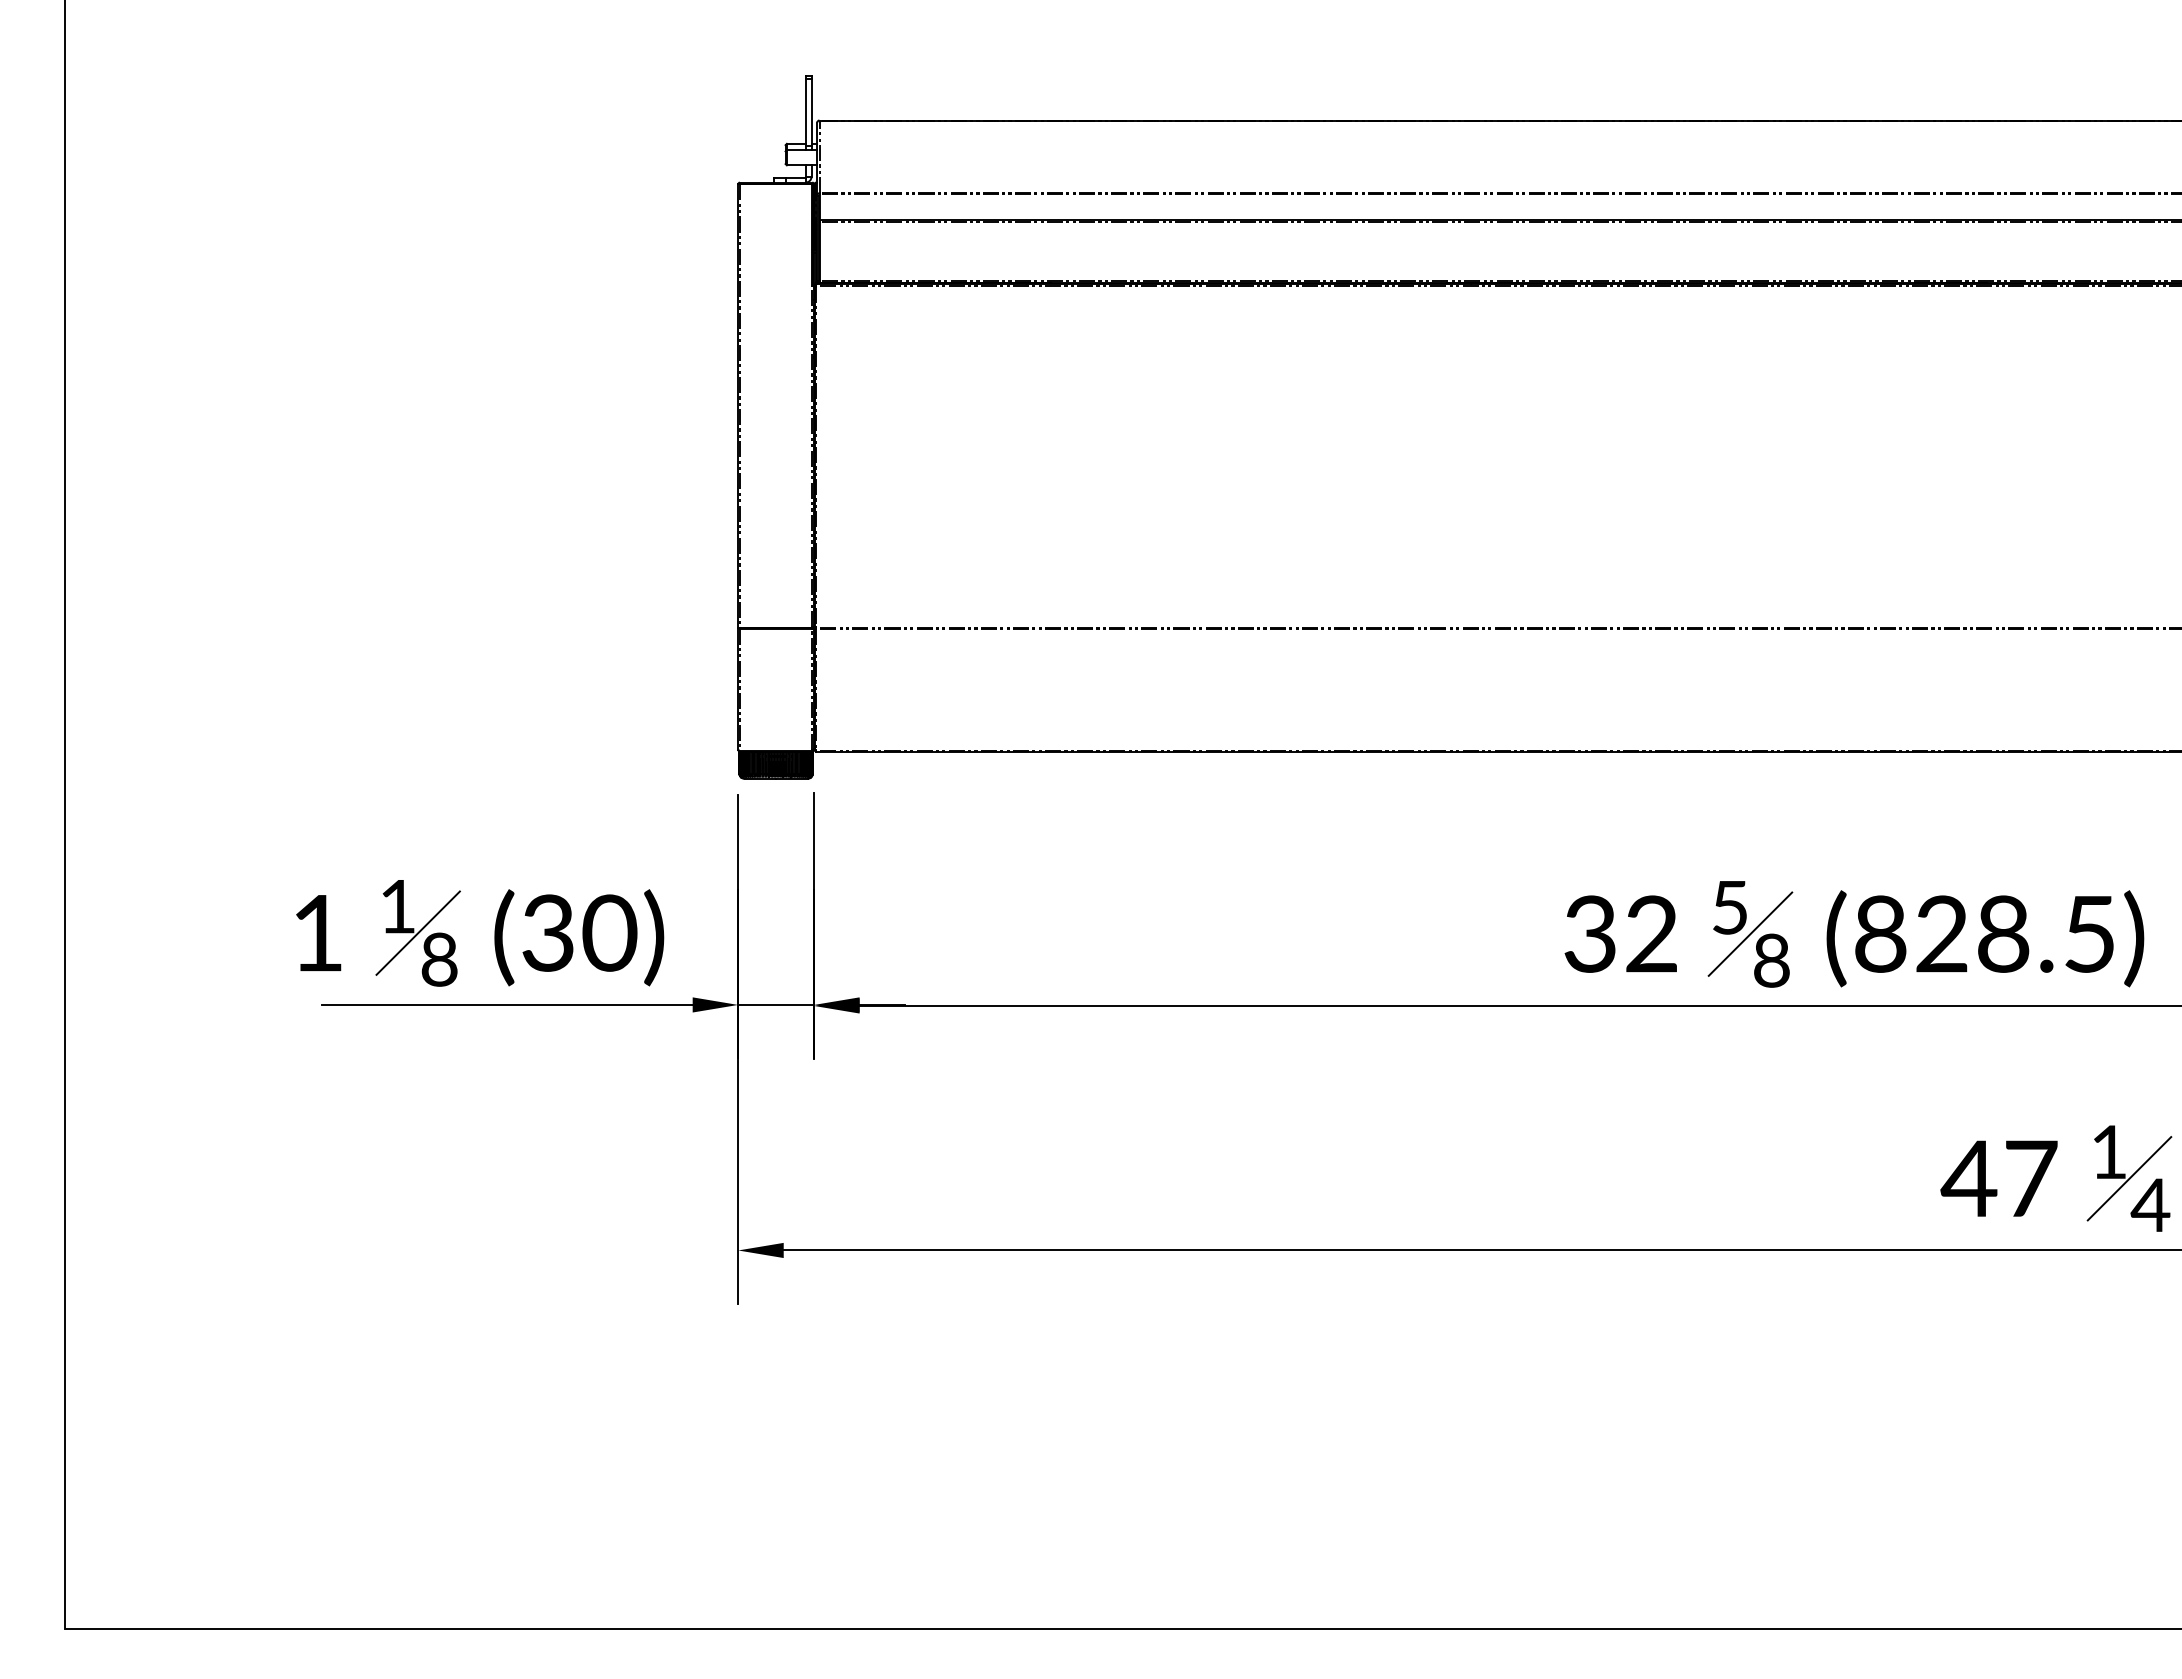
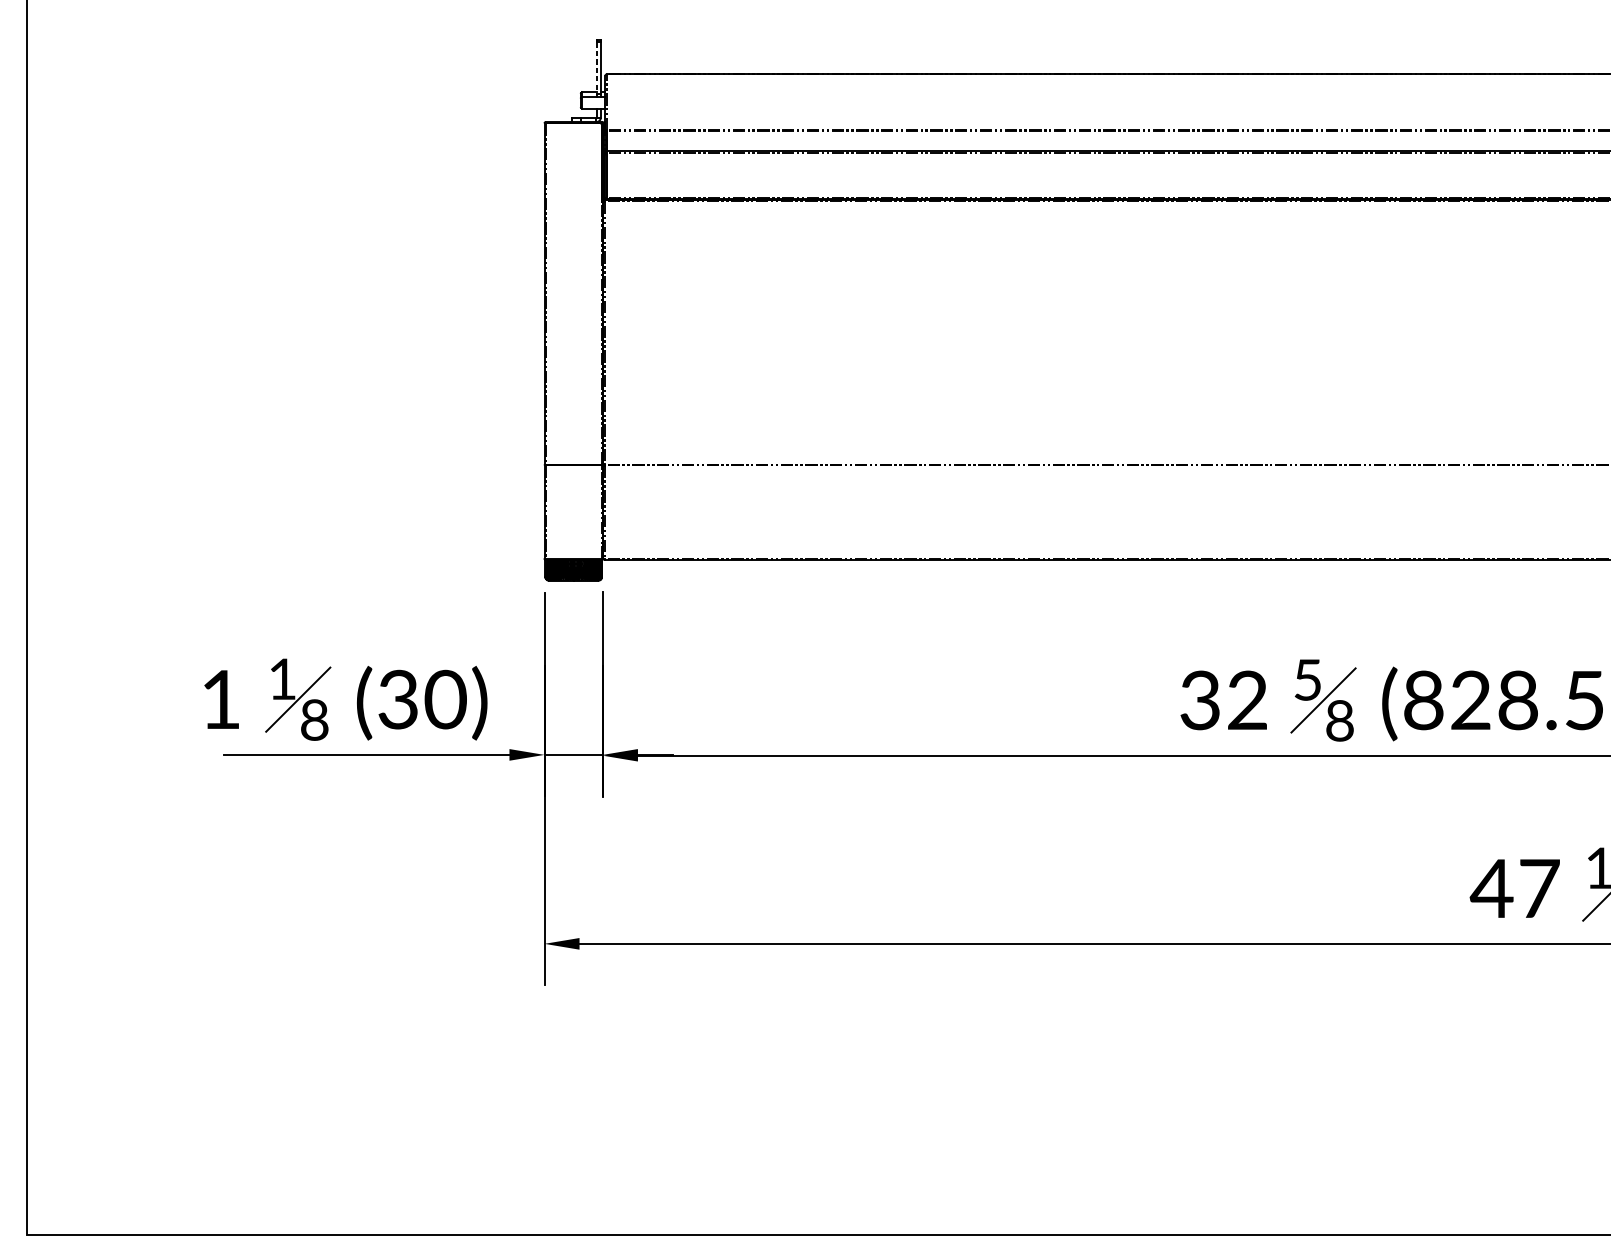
line: (806, 112) -> (597, 68), solid -> dashed

